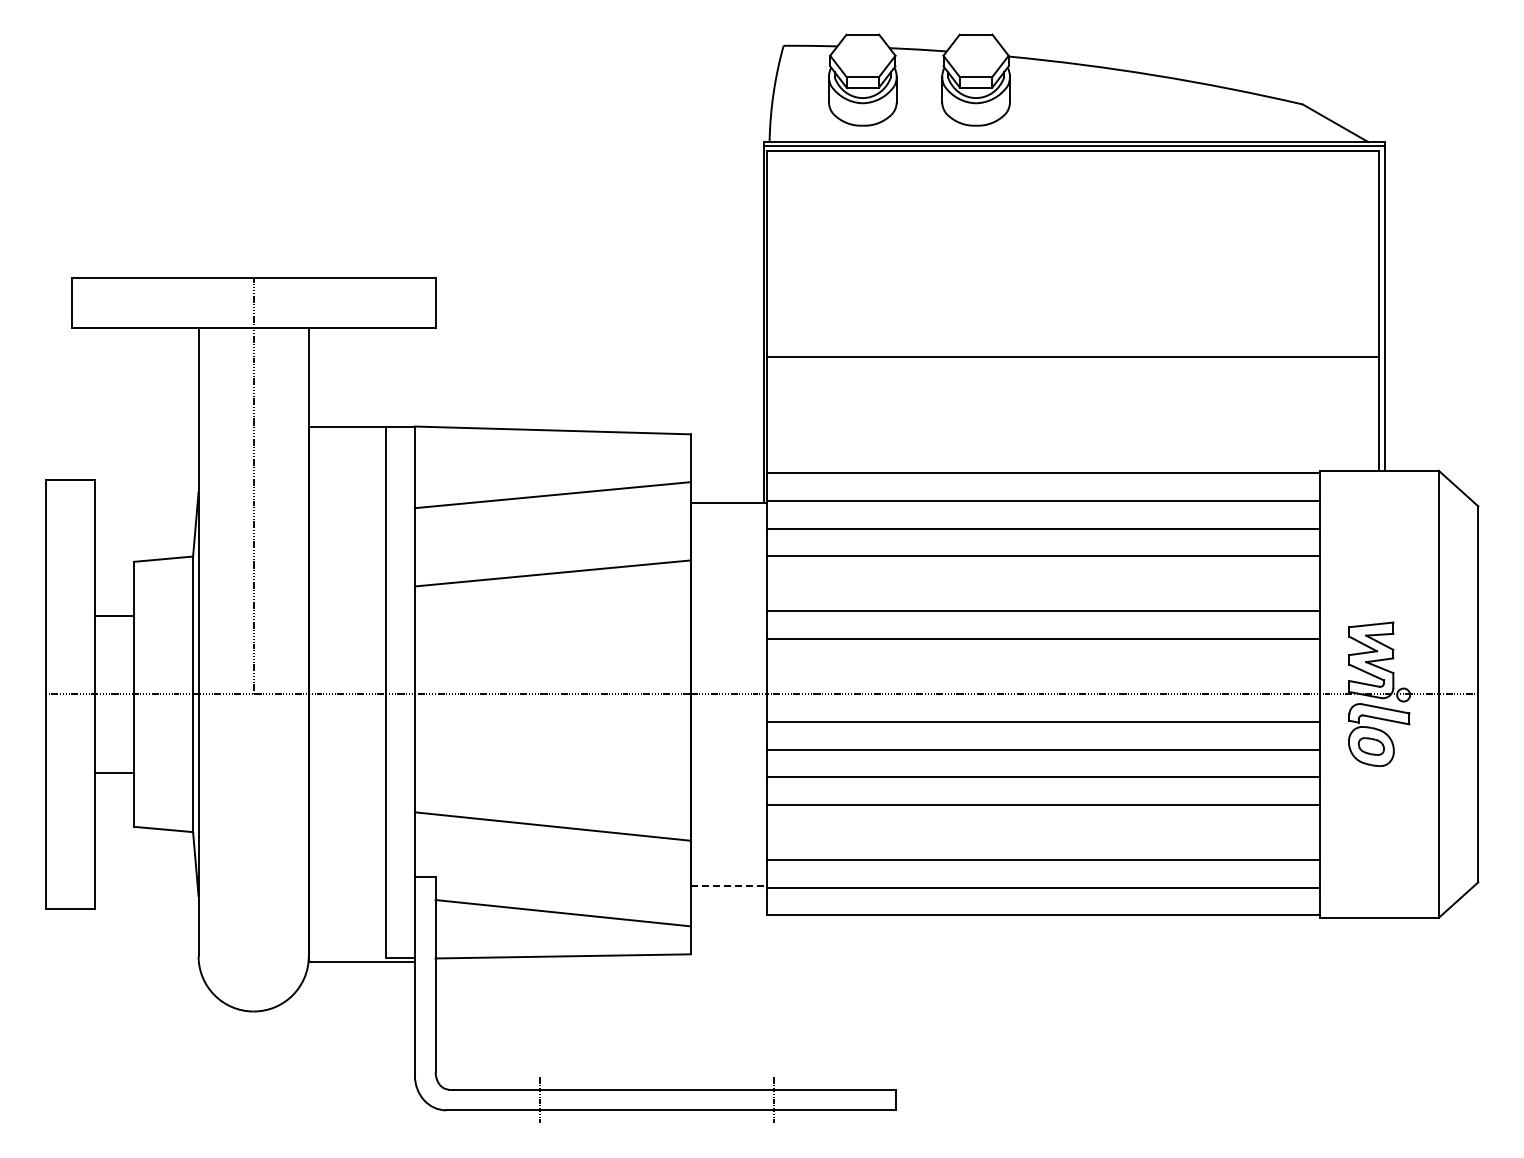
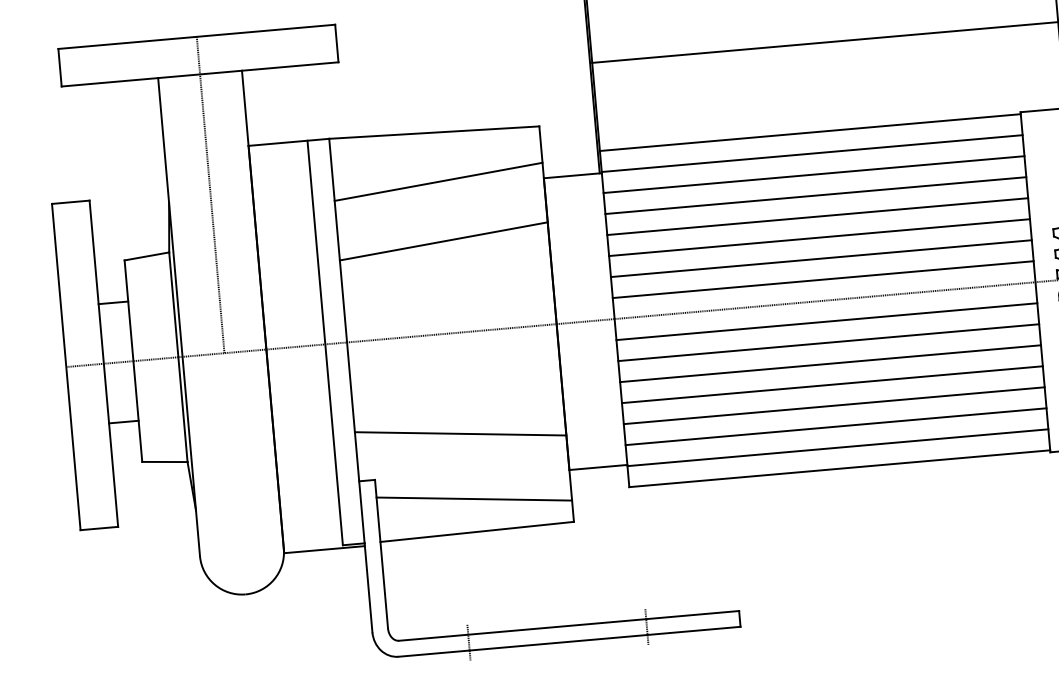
line: (1043, 583) -> (817, 216), added
line: (1043, 666) -> (823, 279), added
line: (1043, 832) -> (834, 405), added
line: (729, 886) -> (599, 467), dashed -> solid

